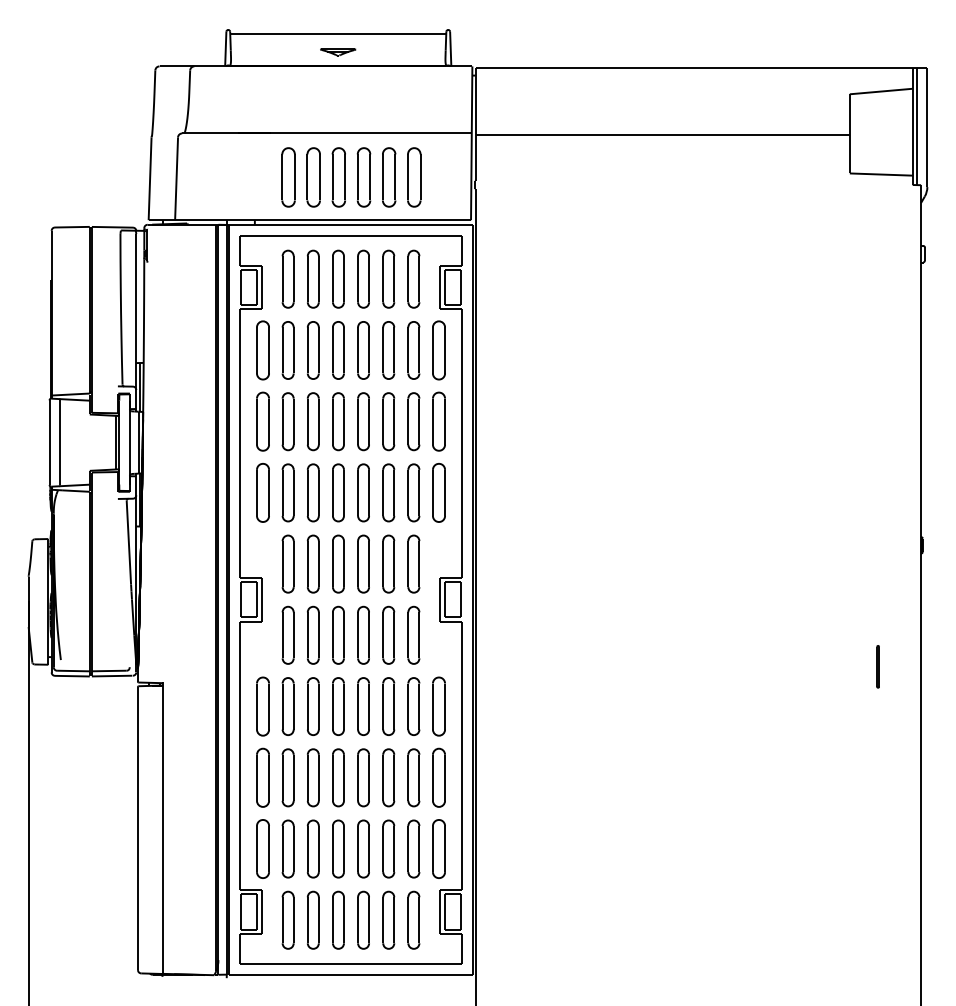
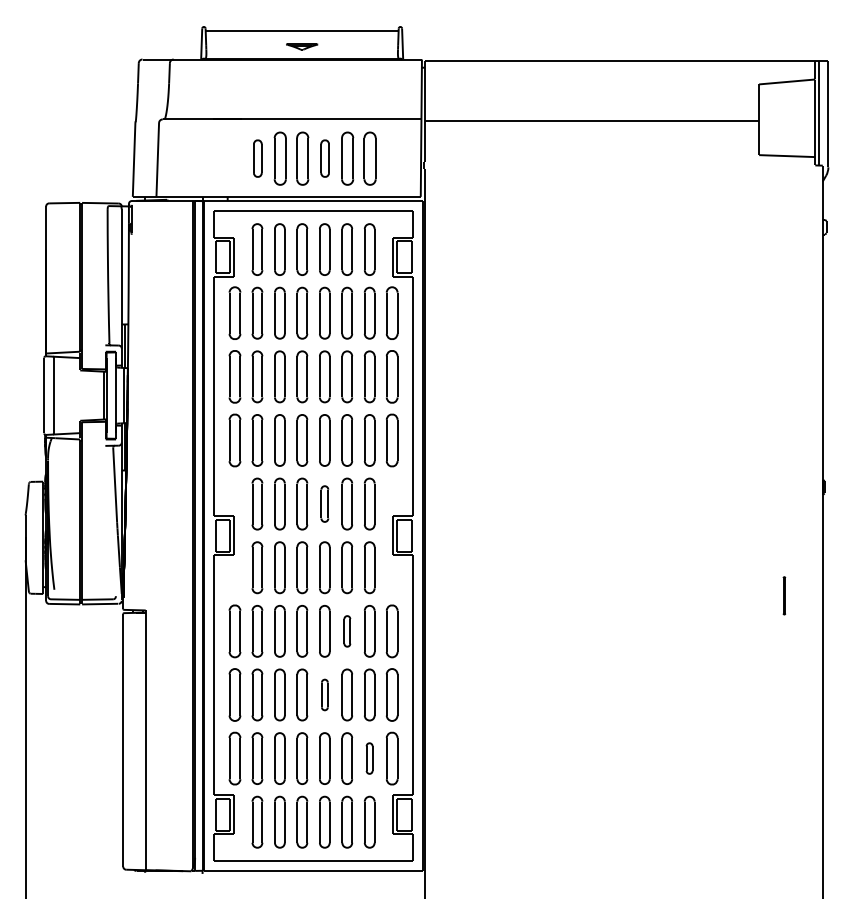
part: (288, 177) -> (257, 158), size x0.7
part: (363, 177) -> (324, 158), size x0.7
part: (363, 563) -> (324, 503), size x0.7
part: (388, 706) -> (347, 631), size x0.6
part: (363, 777) -> (324, 694), size x0.6
part: (413, 848) -> (369, 758), size x0.6

